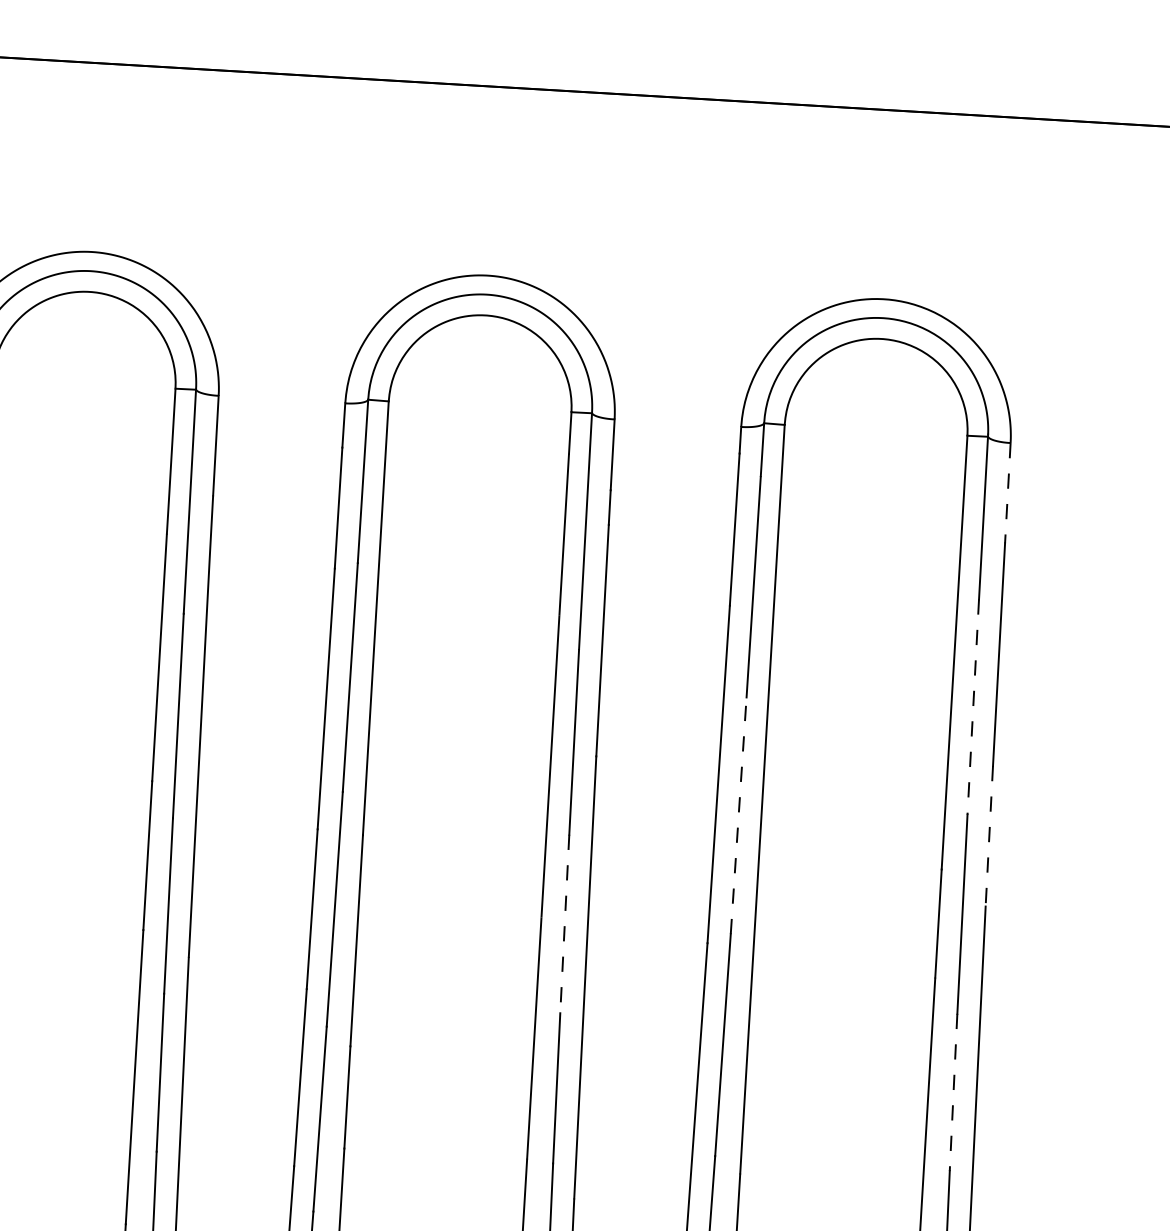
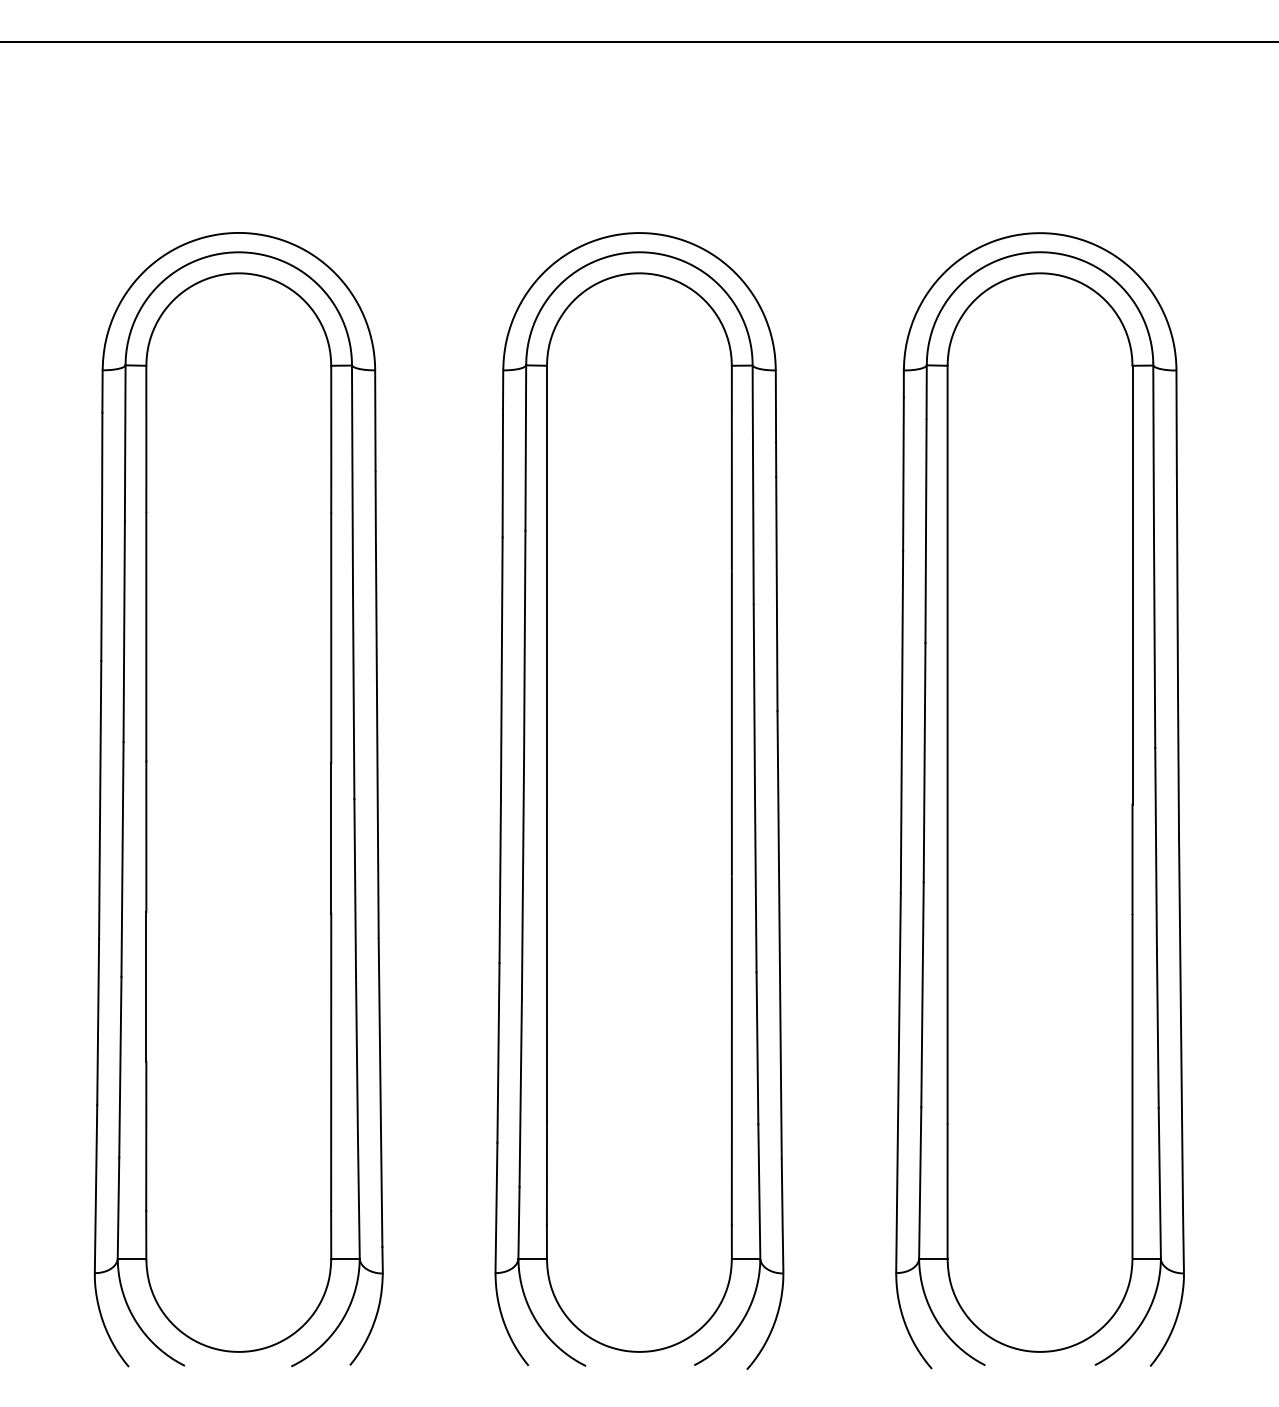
line: (1007, 493) -> (1176, 421), dashed -> solid
line: (973, 706) -> (1154, 638), dashed -> solid
line: (738, 815) -> (924, 762), dashed -> solid
line: (989, 836) -> (1178, 768), dashed -> solid
line: (564, 924) -> (755, 882), dashed -> solid
line: (953, 1092) -> (1157, 1028), dashed -> solid

